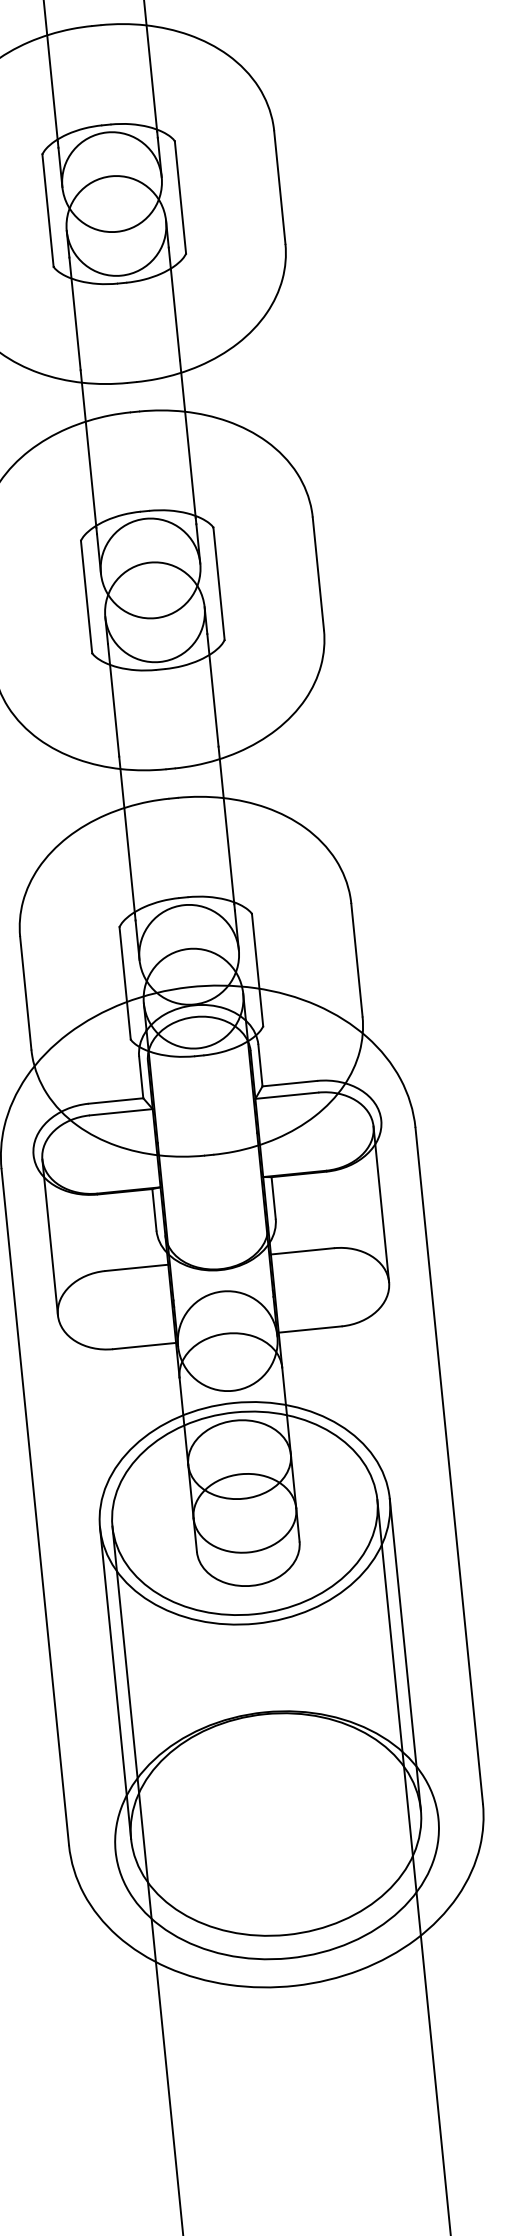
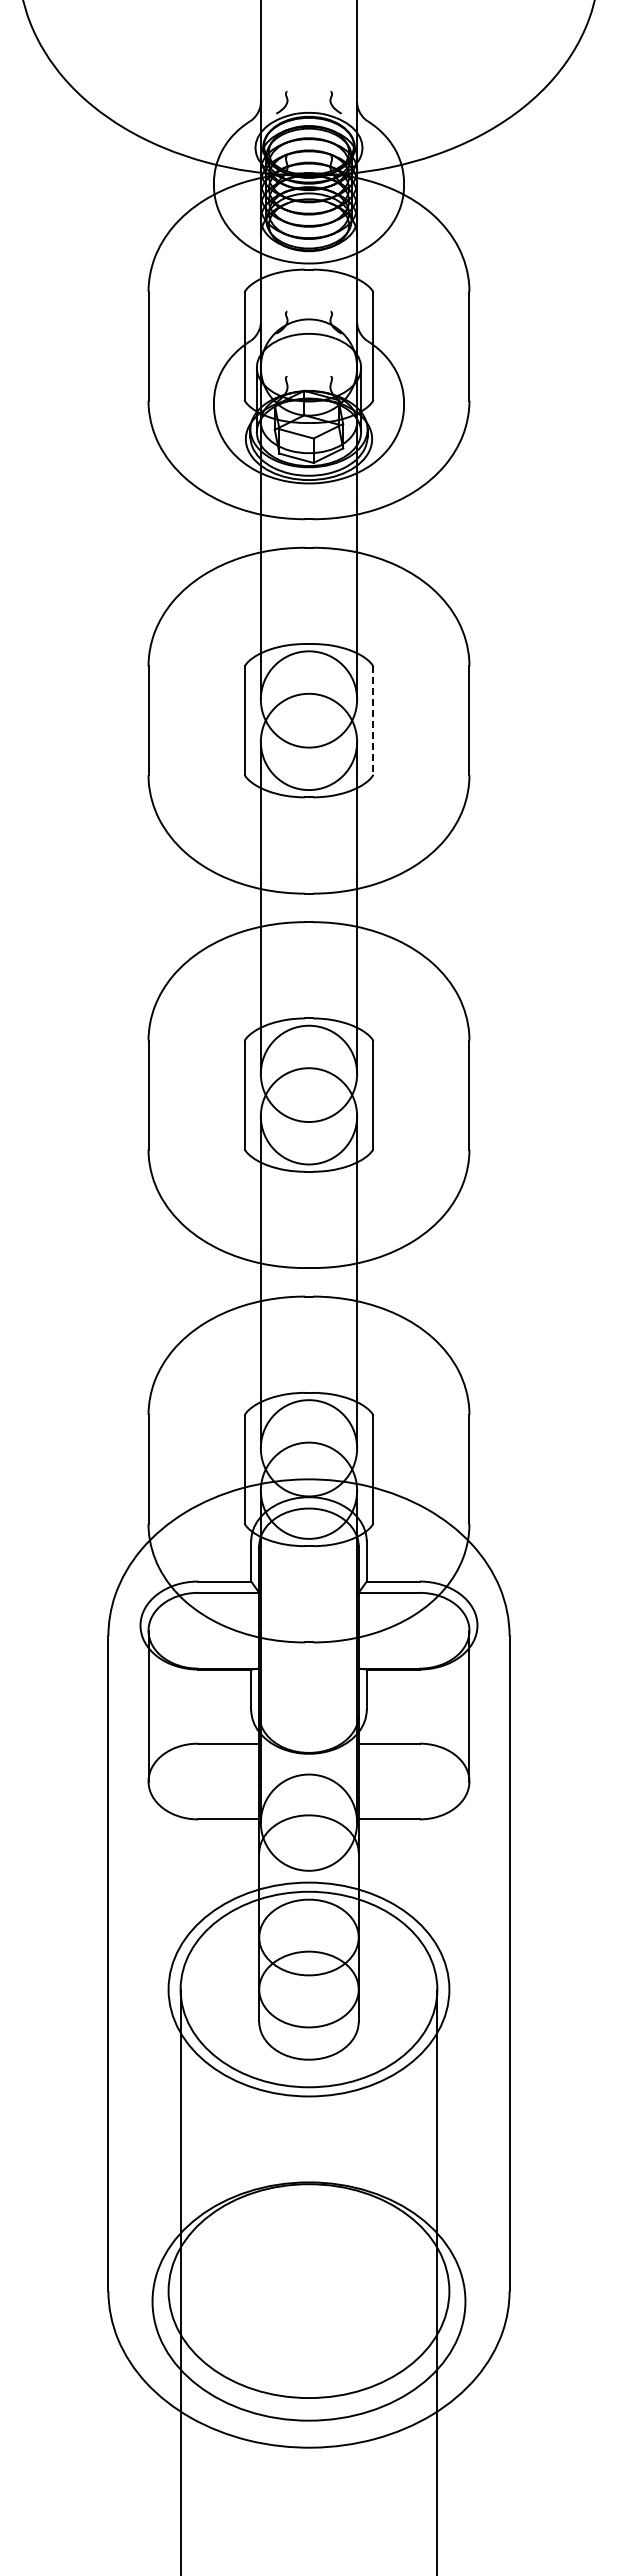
line: (180, 197) -> (373, 720), solid -> dashed
line: (405, 1654) -> (449, 2140), removed
line: (115, 1683) -> (168, 2140), removed

